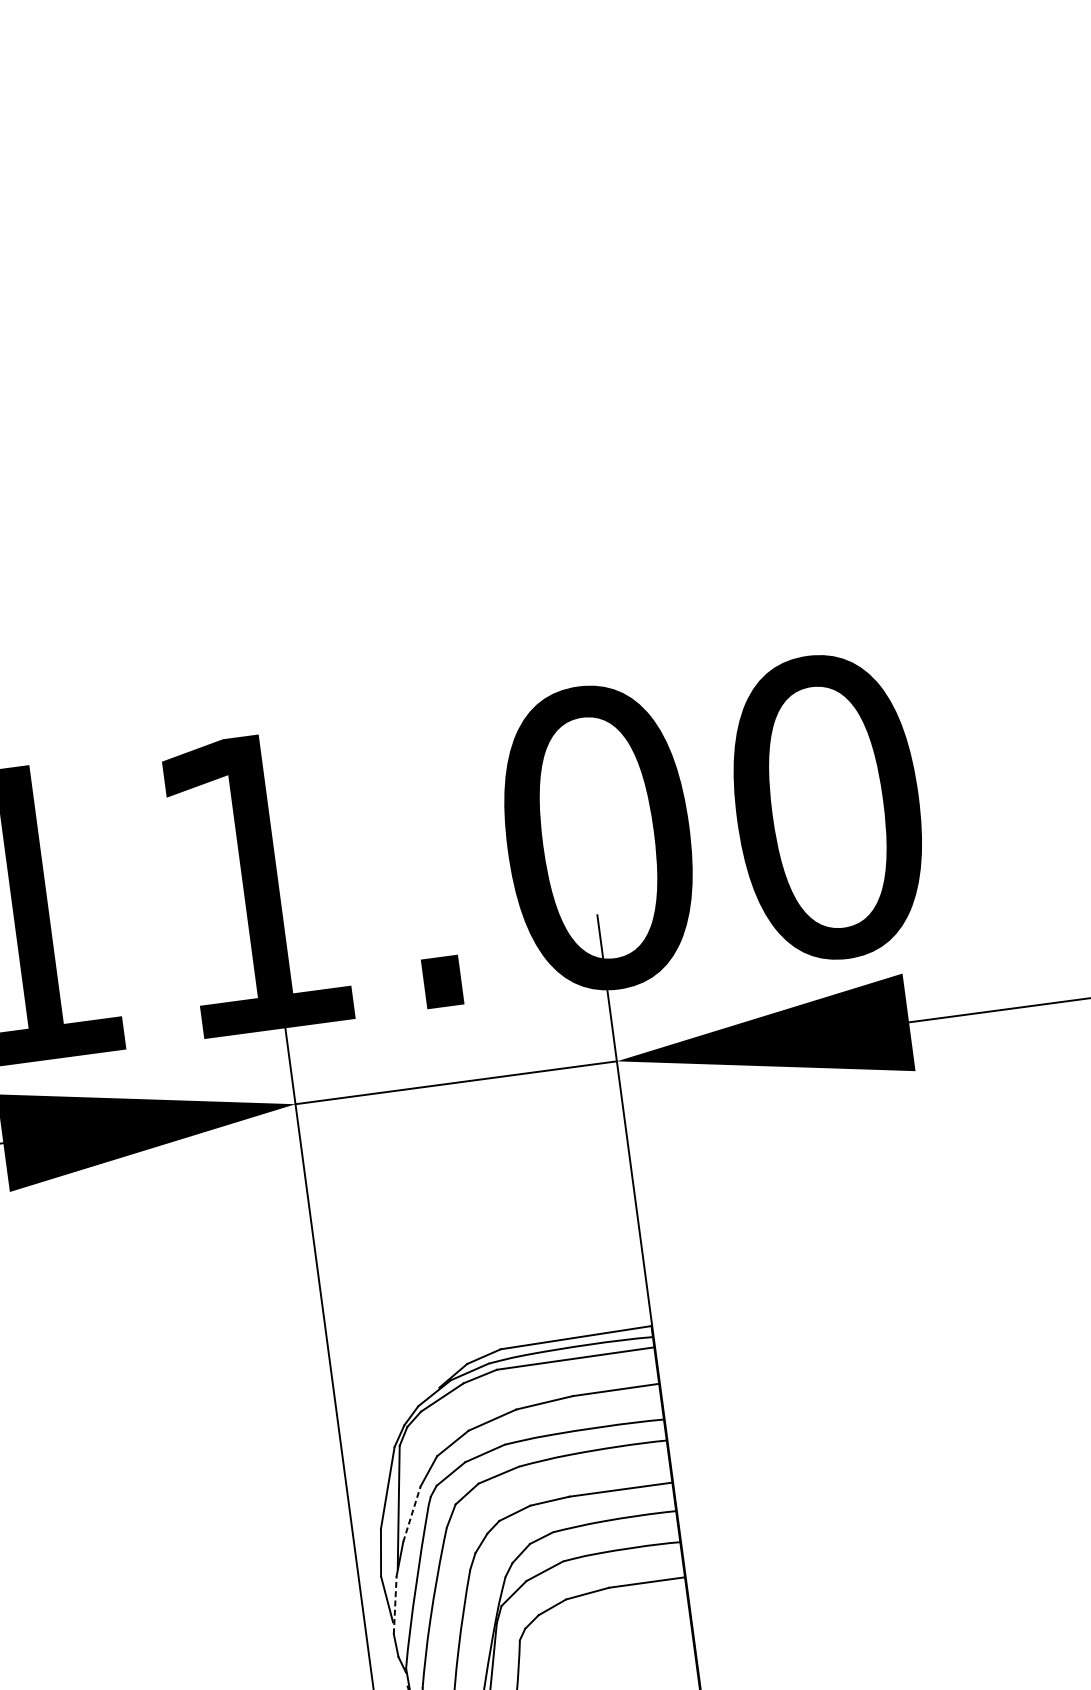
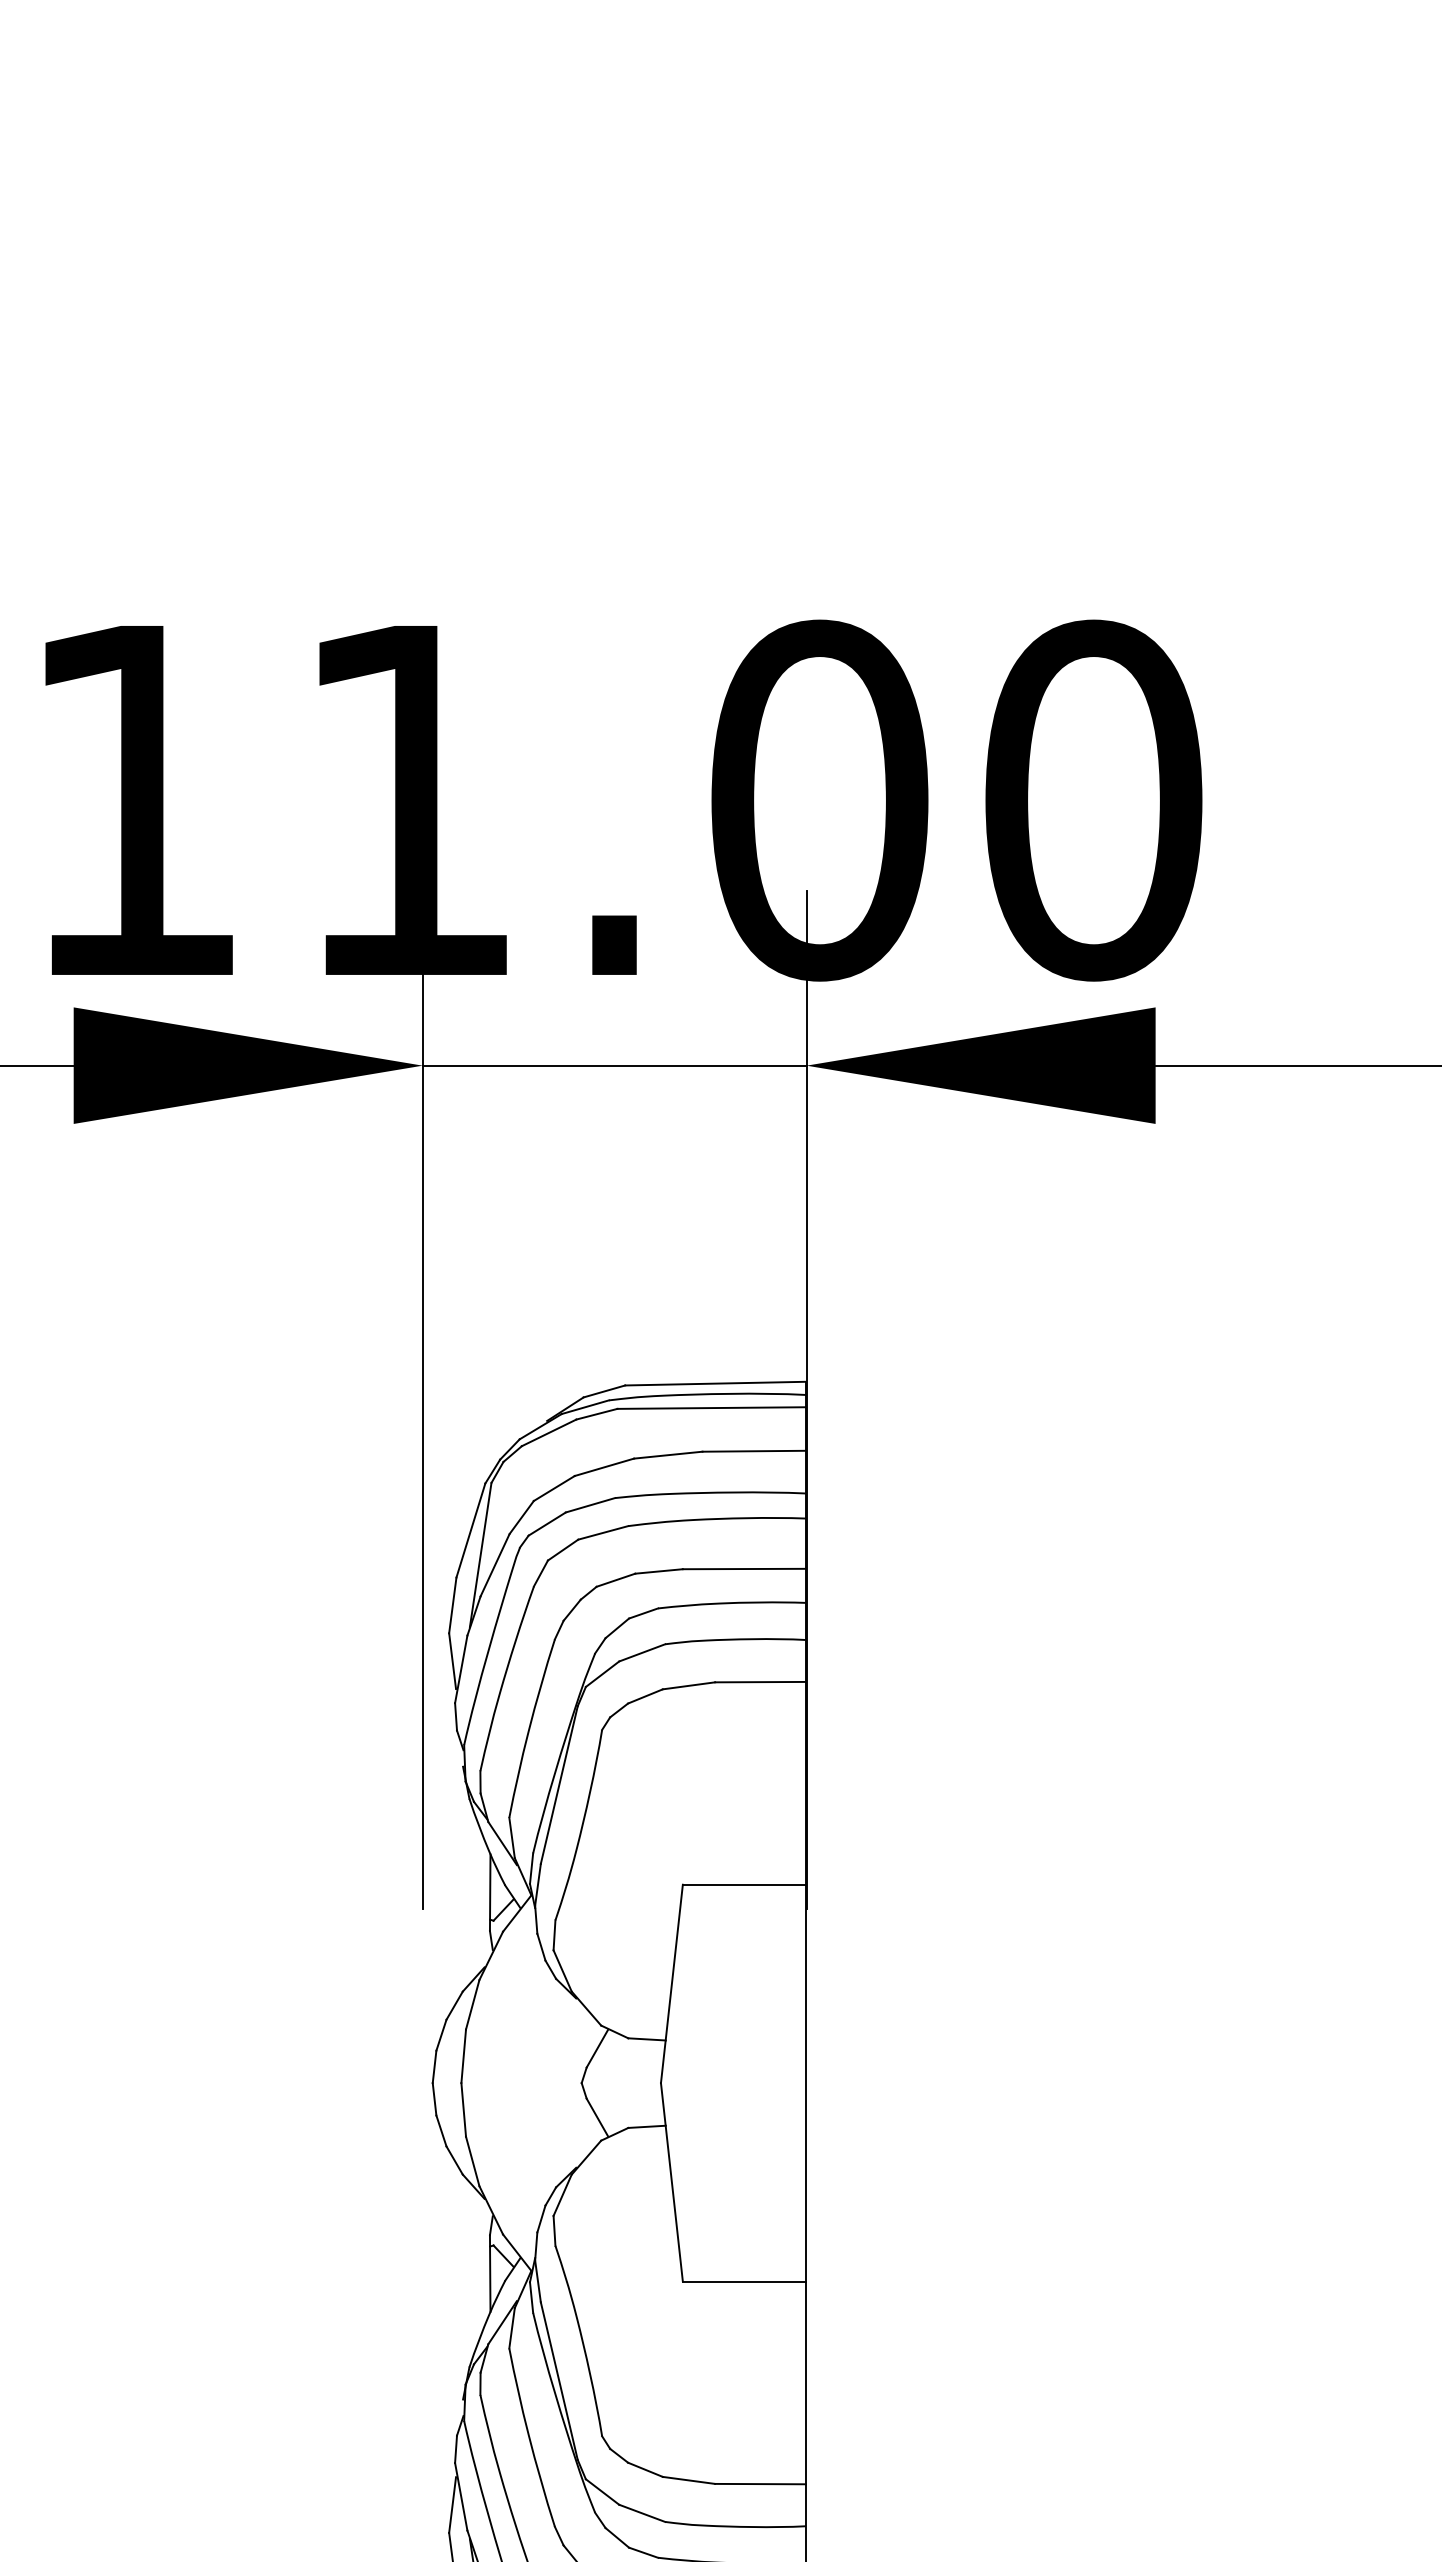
line: (412, 1513) -> (495, 1564), dashed -> solid
line: (395, 1604) -> (461, 1668), dashed -> solid

